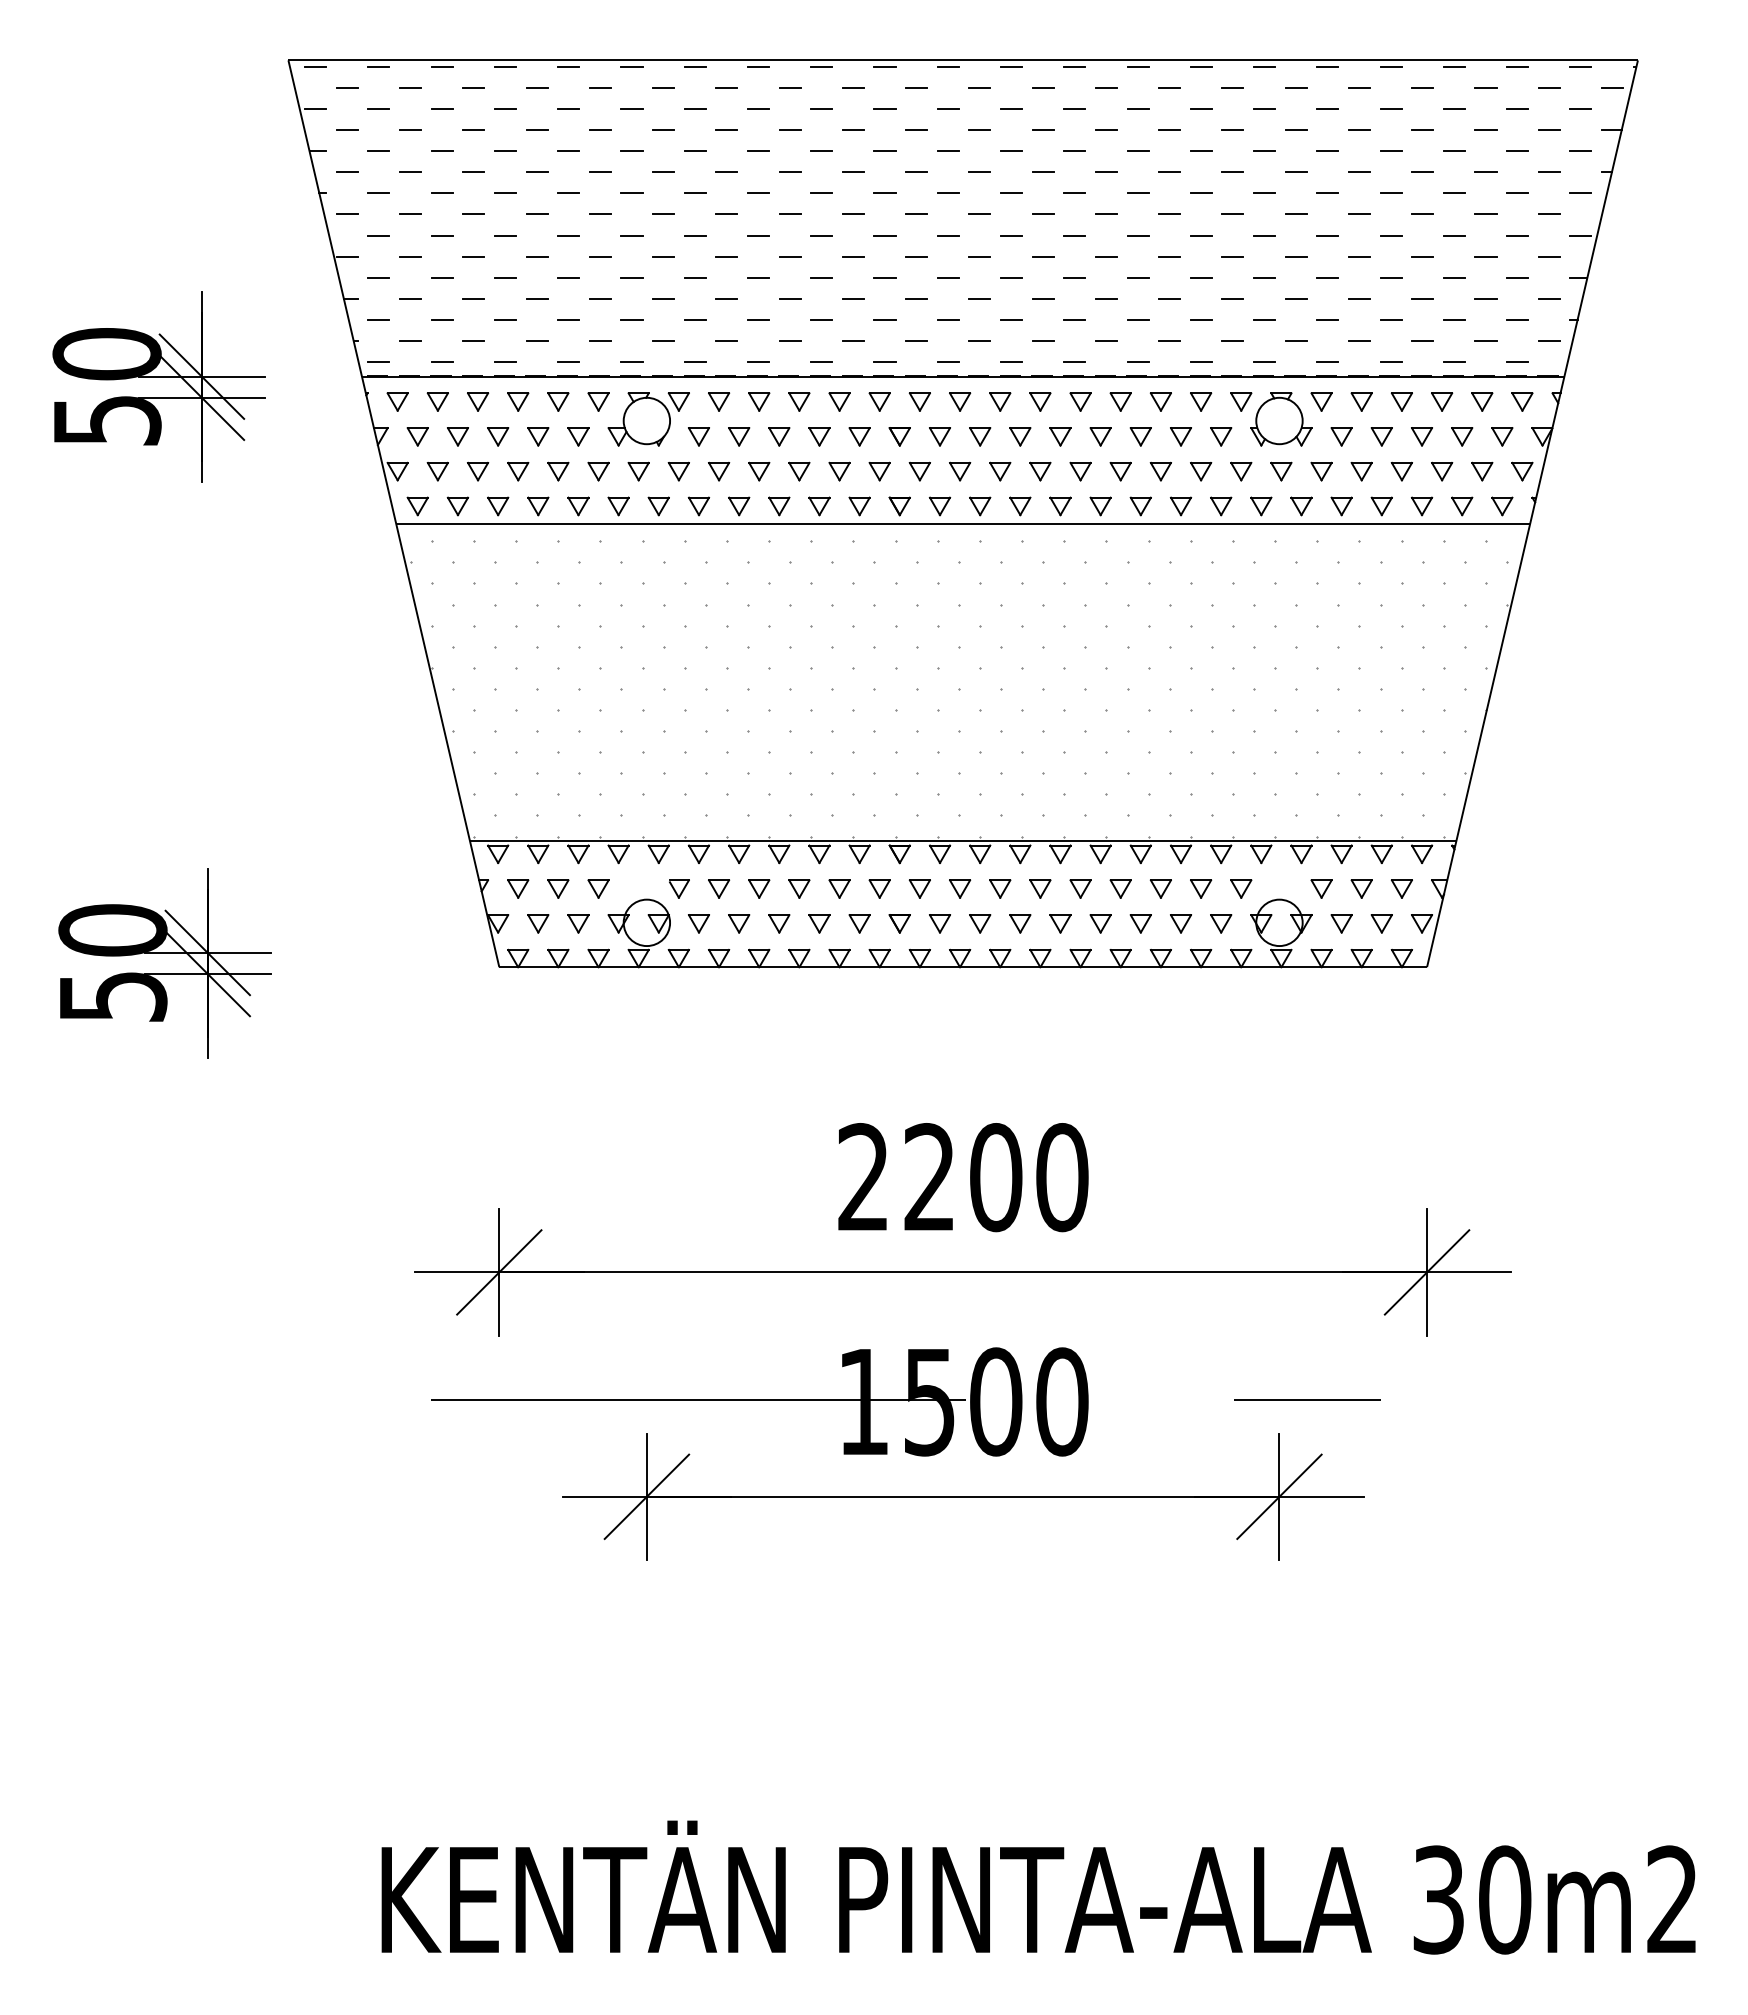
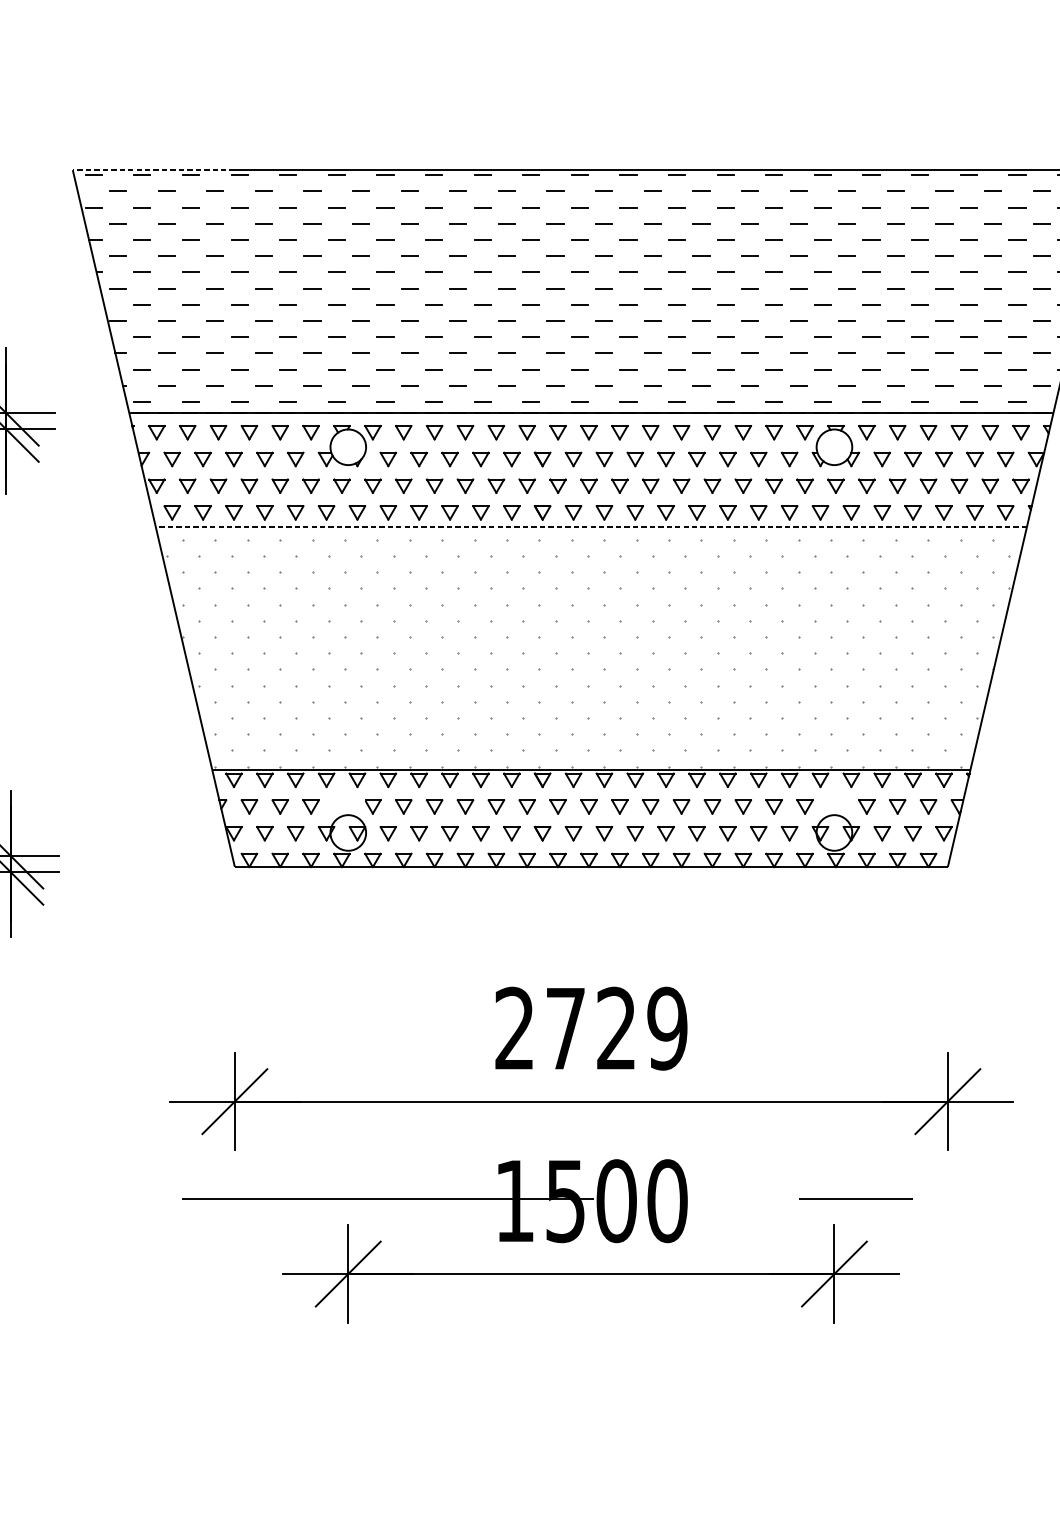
line: (393, 60) -> (153, 170), solid -> dashed
line: (963, 524) -> (591, 526), solid -> dashed
text: (996, 1177) -> (616, 1028), 2200 -> 2729

